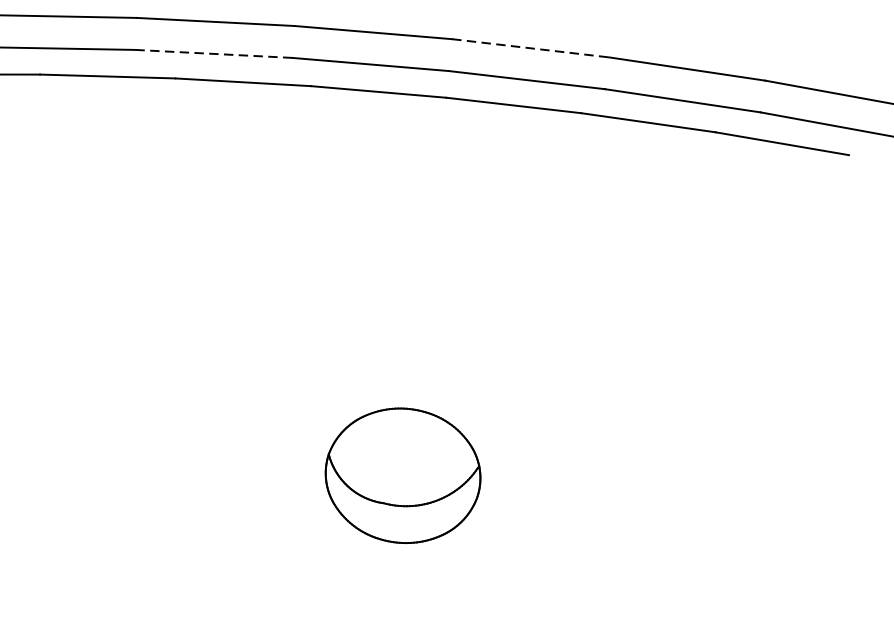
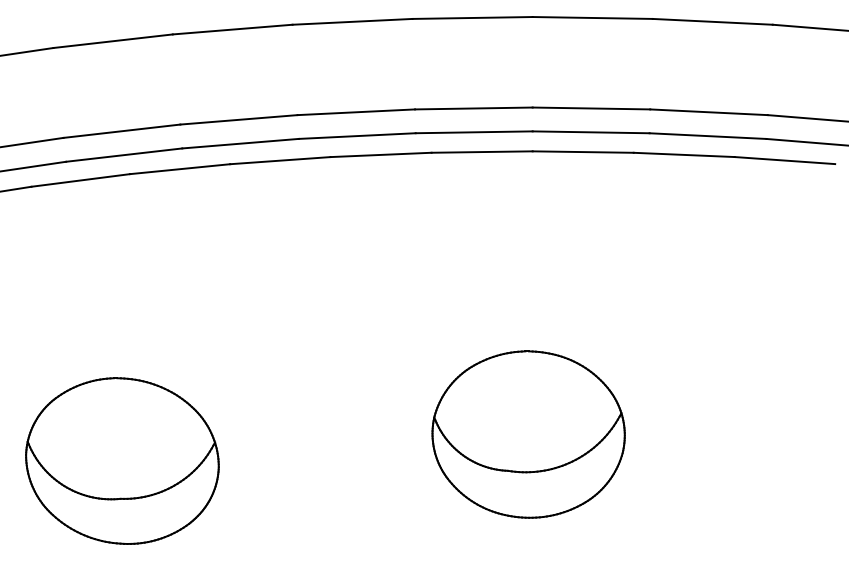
line: (530, 48) -> (591, 108), dashed -> solid
line: (214, 54) -> (357, 136), dashed -> solid
part: (402, 475) -> (528, 434), size x1.67

